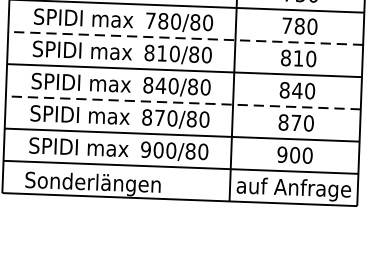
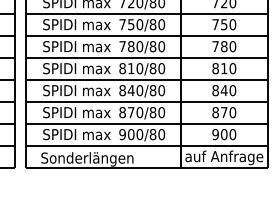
line: (185, 37) -> (146, 57), dashed -> solid
line: (182, 102) -> (146, 101), dashed -> solid

